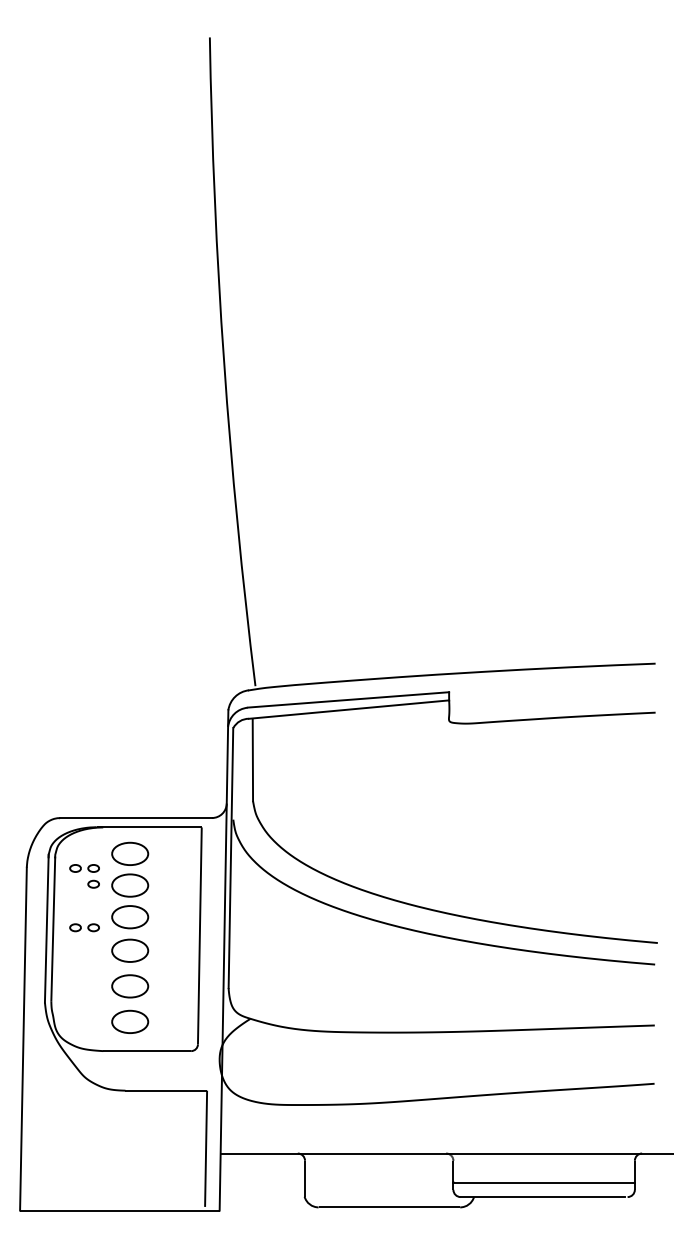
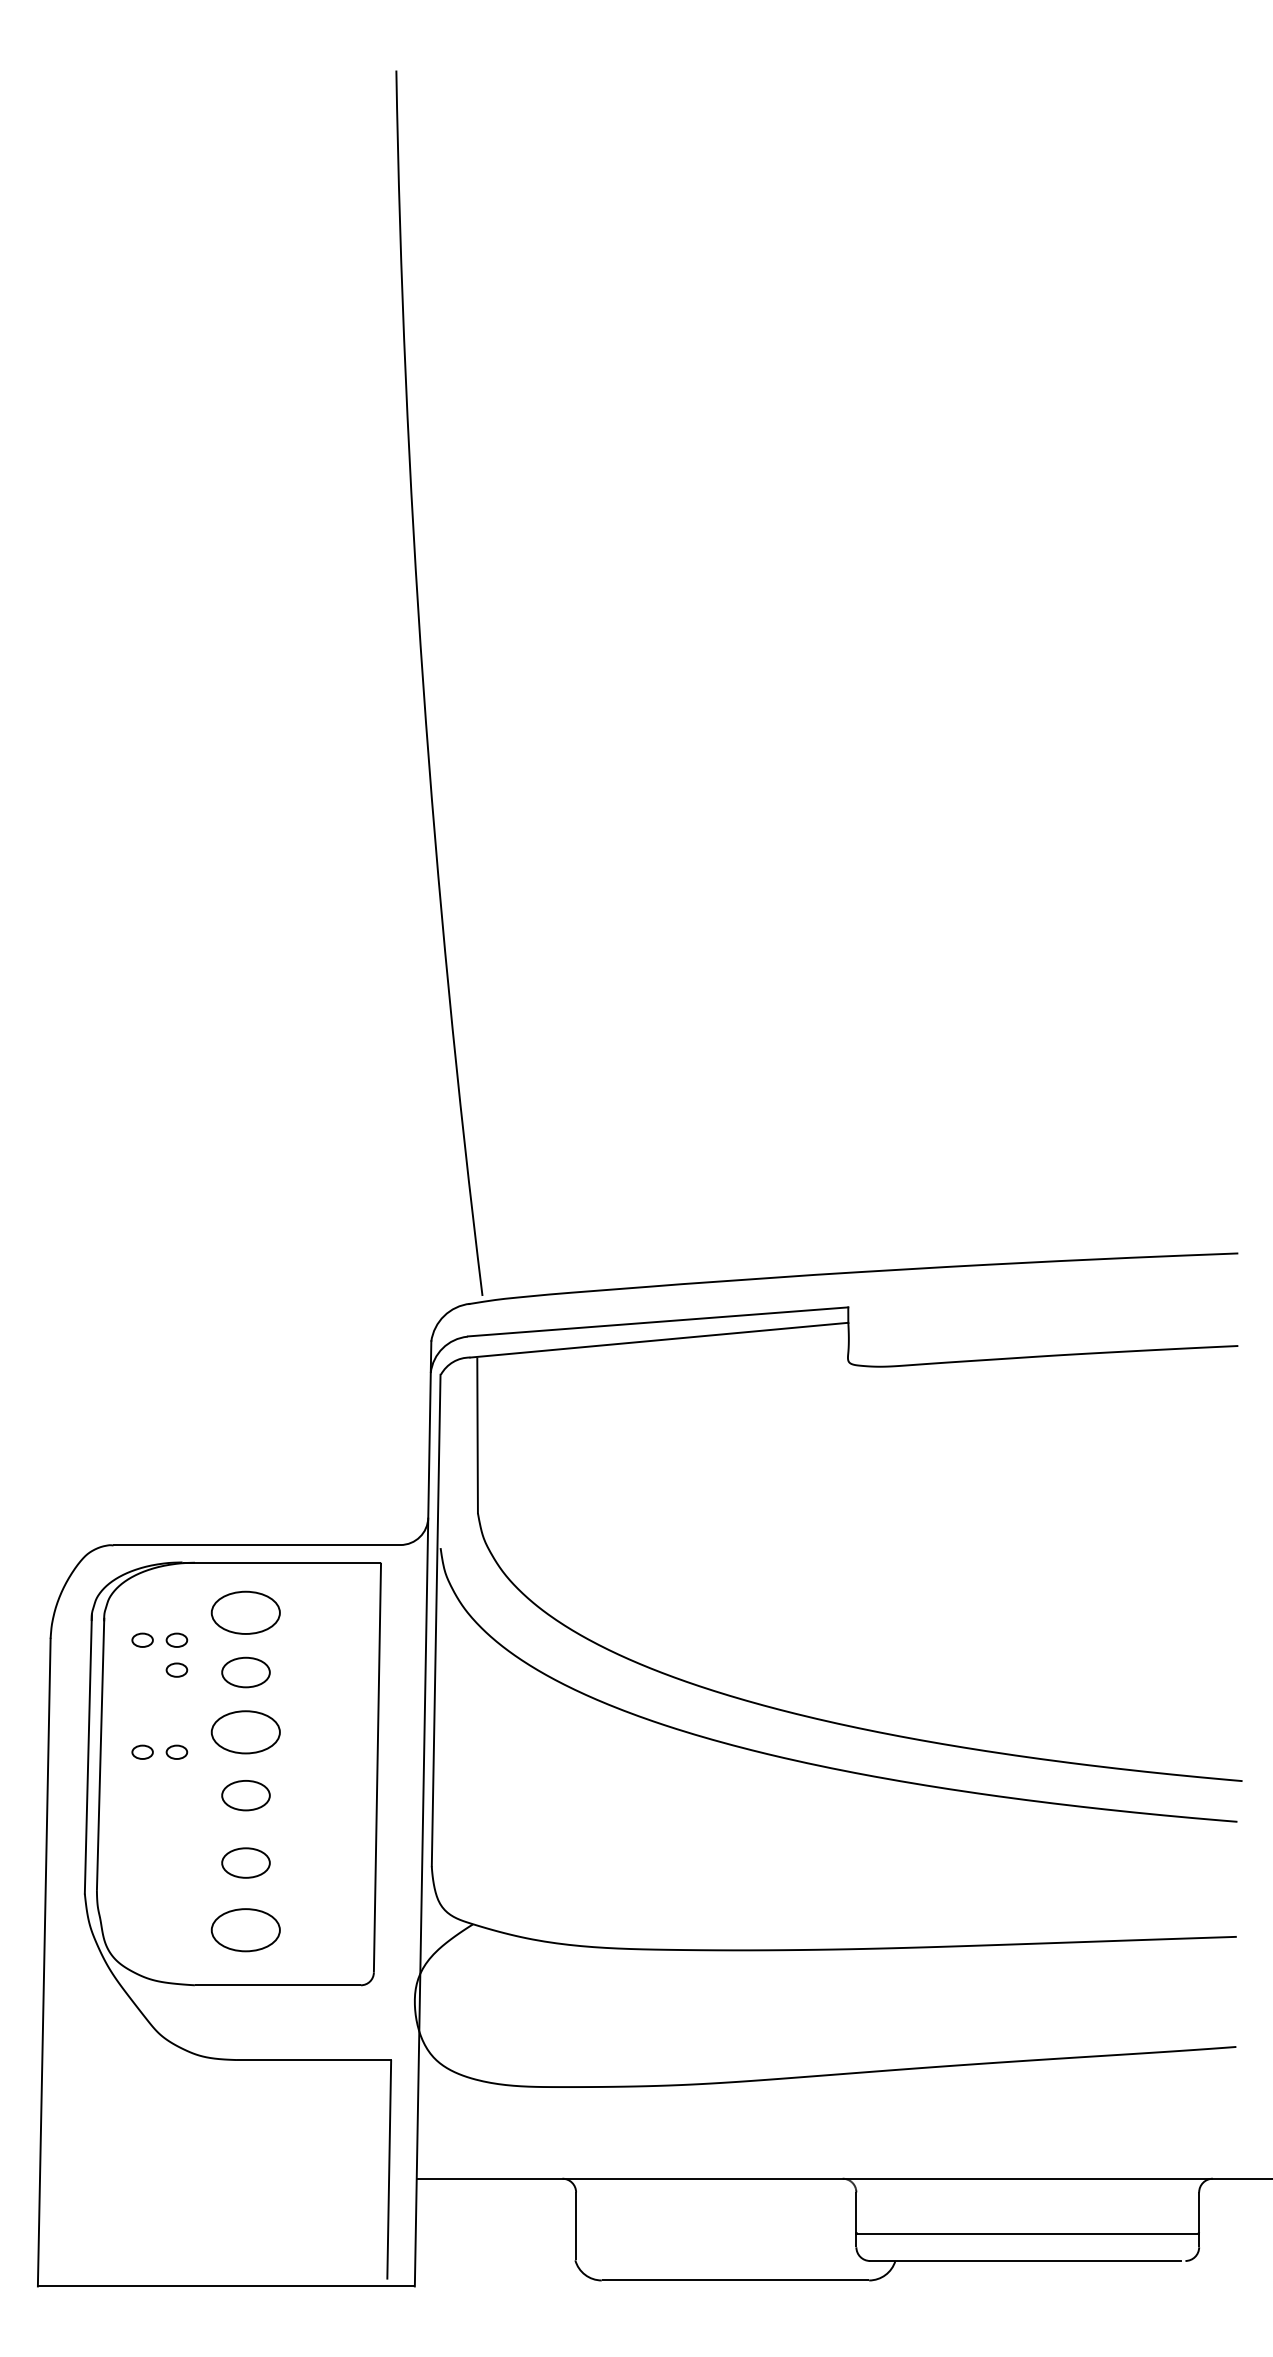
part: (130, 885) -> (246, 1672), size x0.7
part: (130, 950) -> (246, 1795), size x0.7
part: (130, 986) -> (246, 1863), size x0.7

